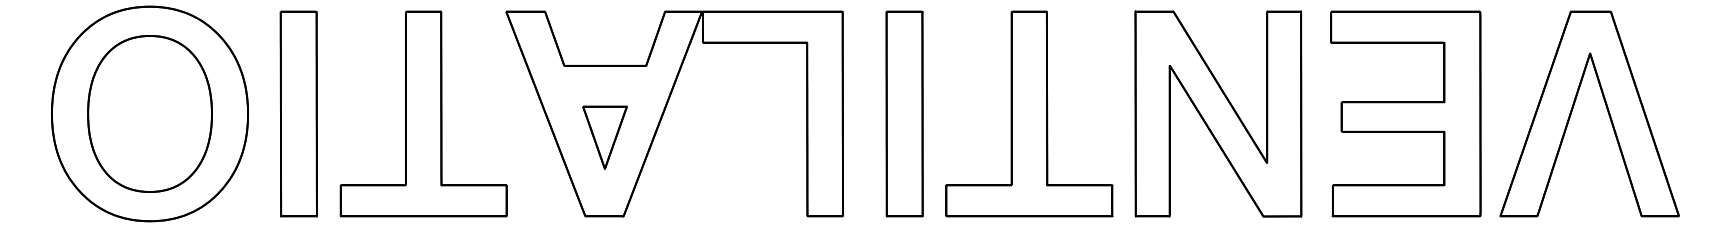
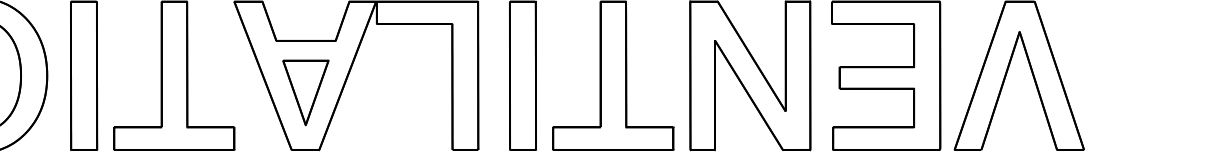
part: (604, 137) -> (305, 92), size x1.43

